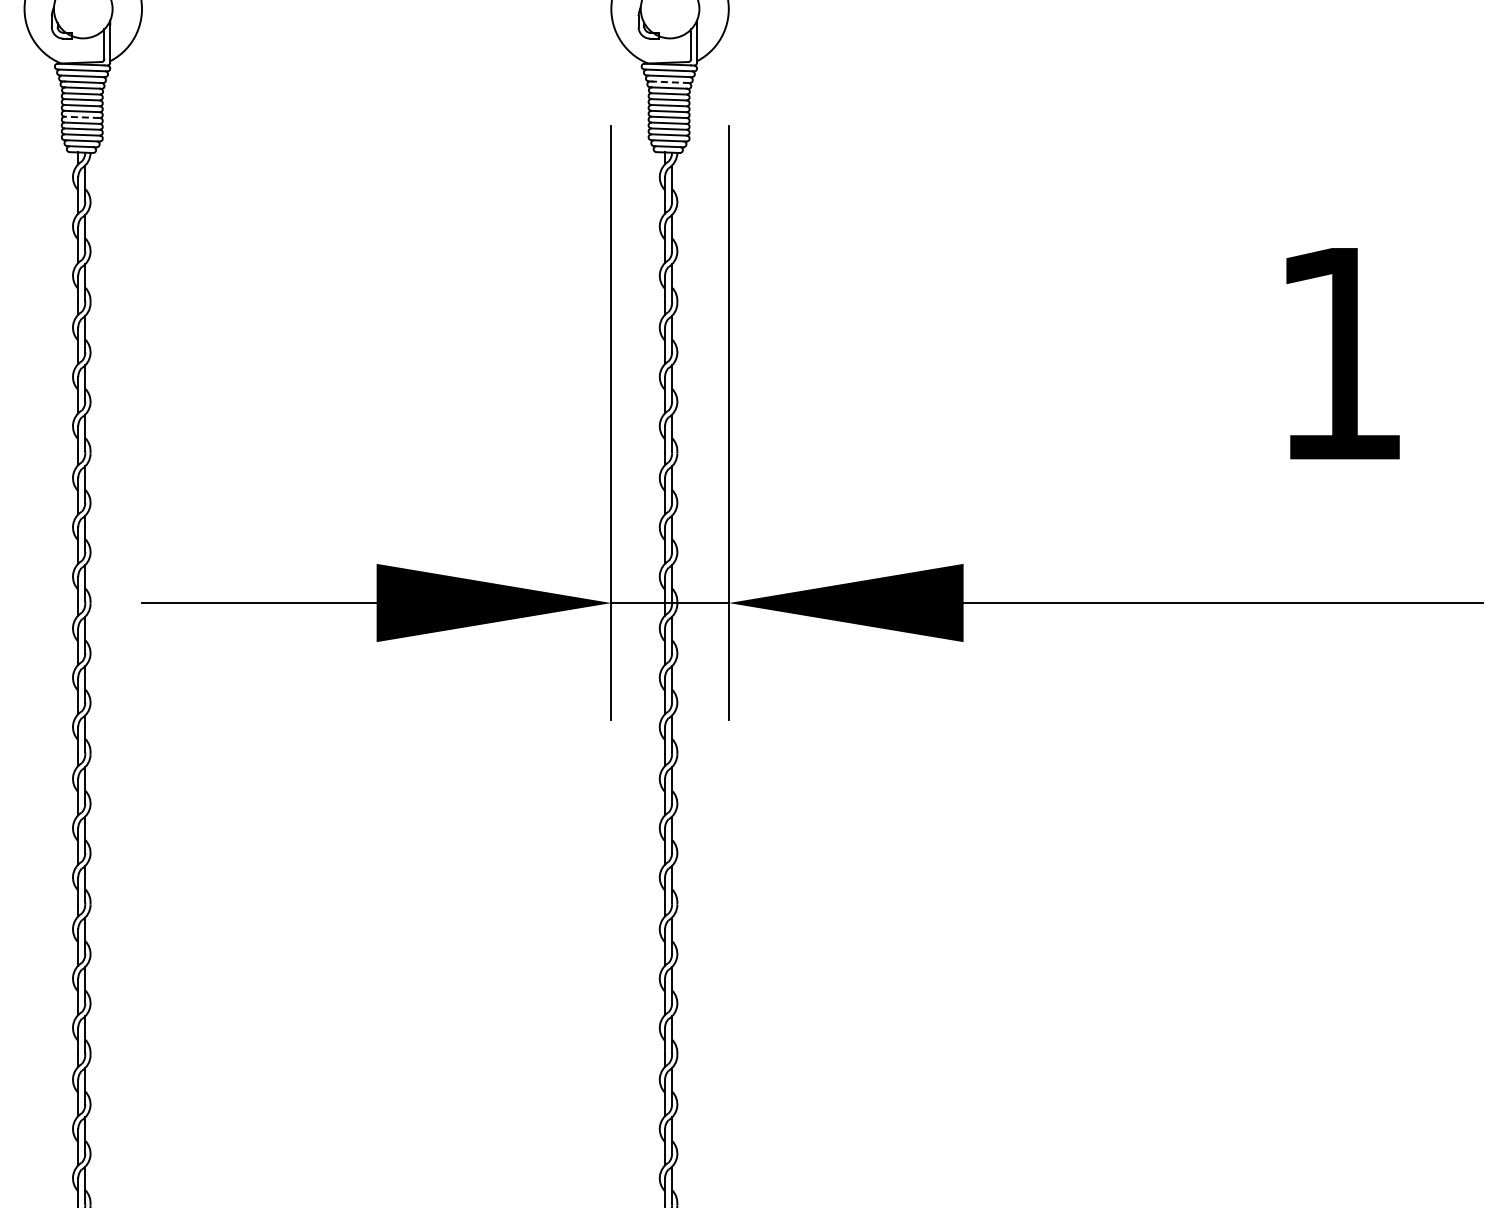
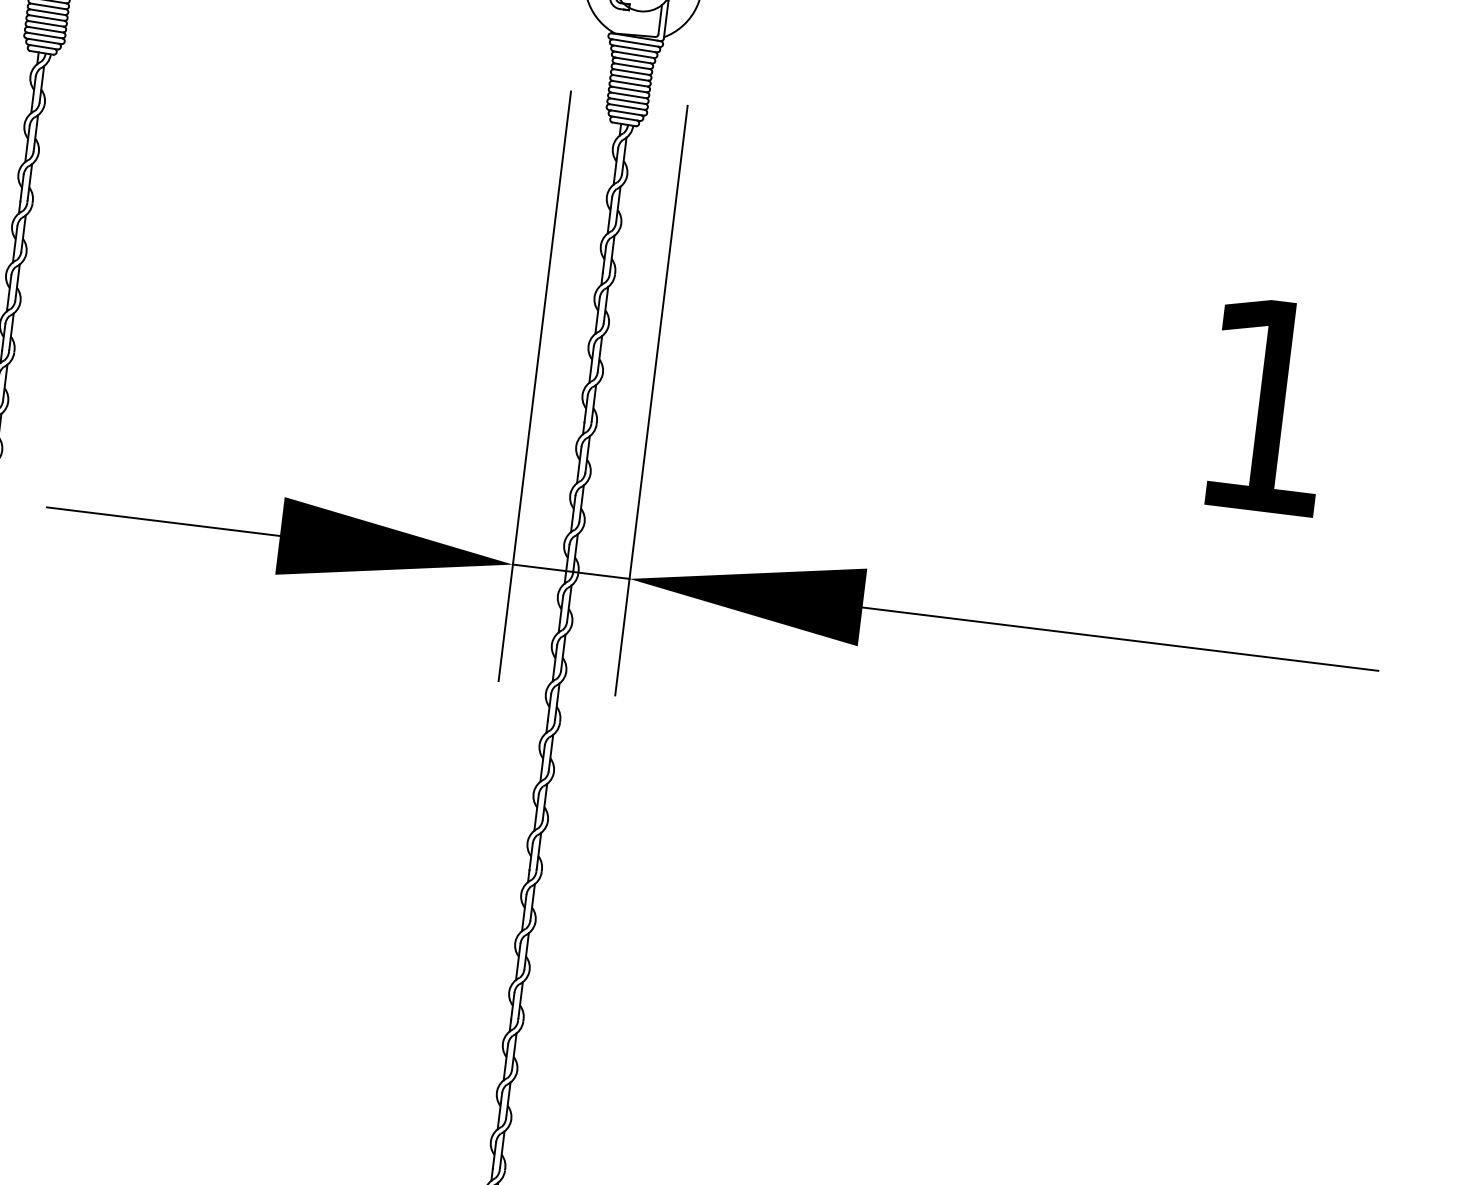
line: (670, 82) -> (635, 55), dashed -> solid
line: (82, 117) -> (47, 18), dashed -> solid

